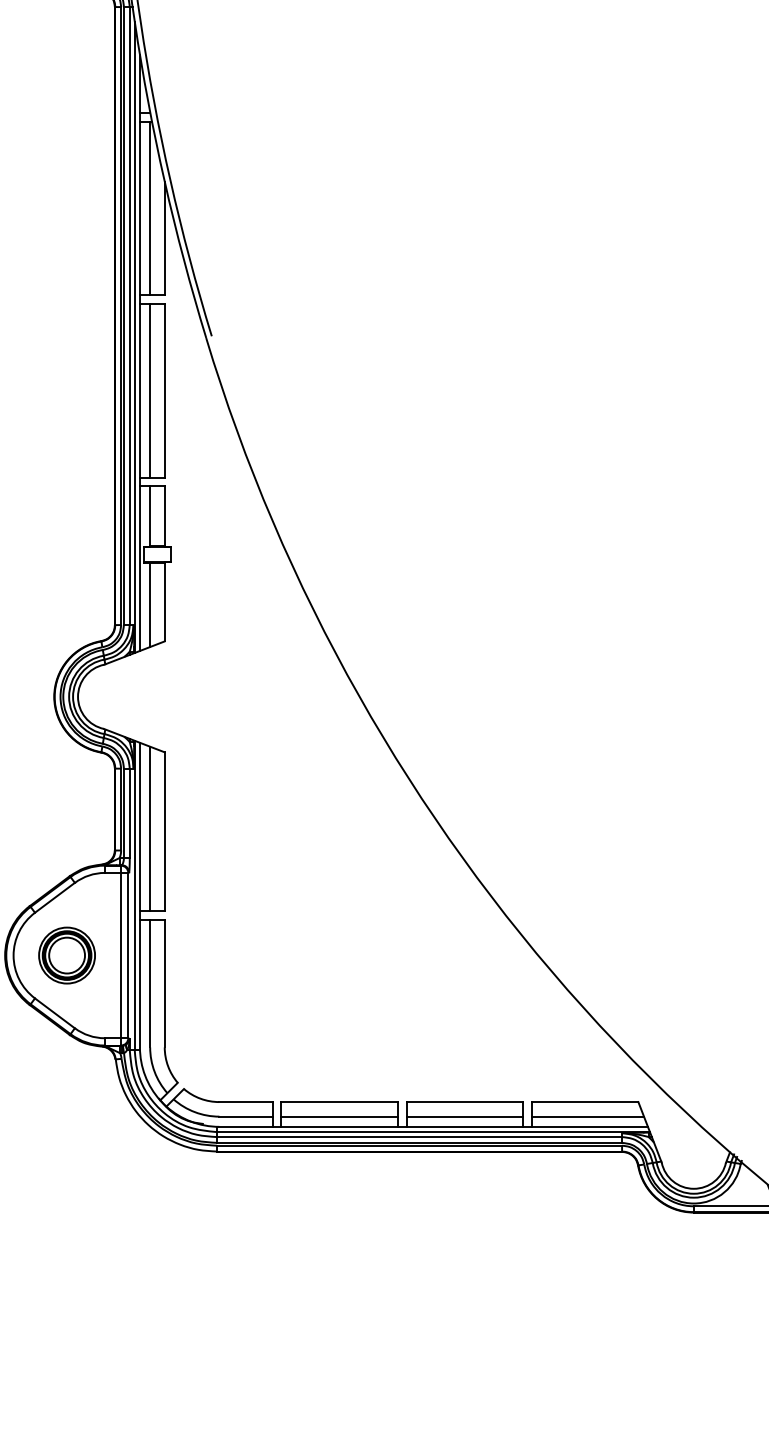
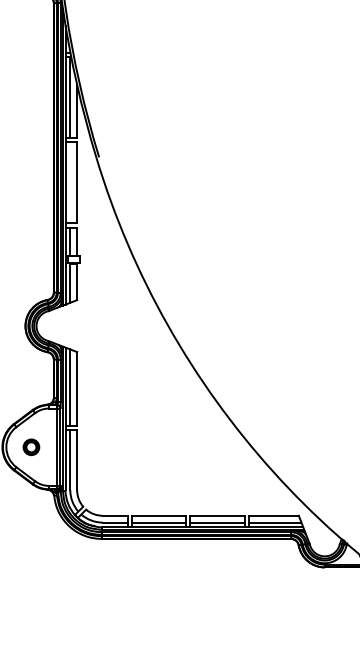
line: (150, 390) -> (70, 182), removed
part: (67, 956) -> (31, 447), size x0.6

